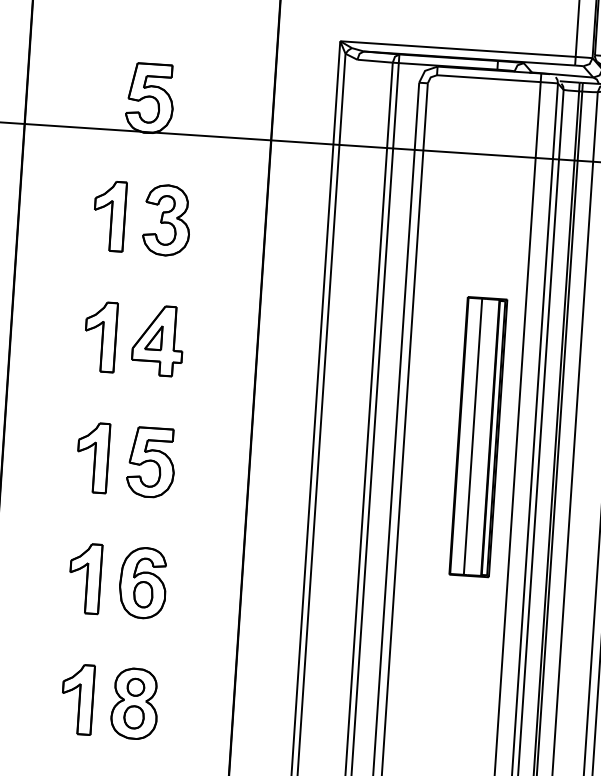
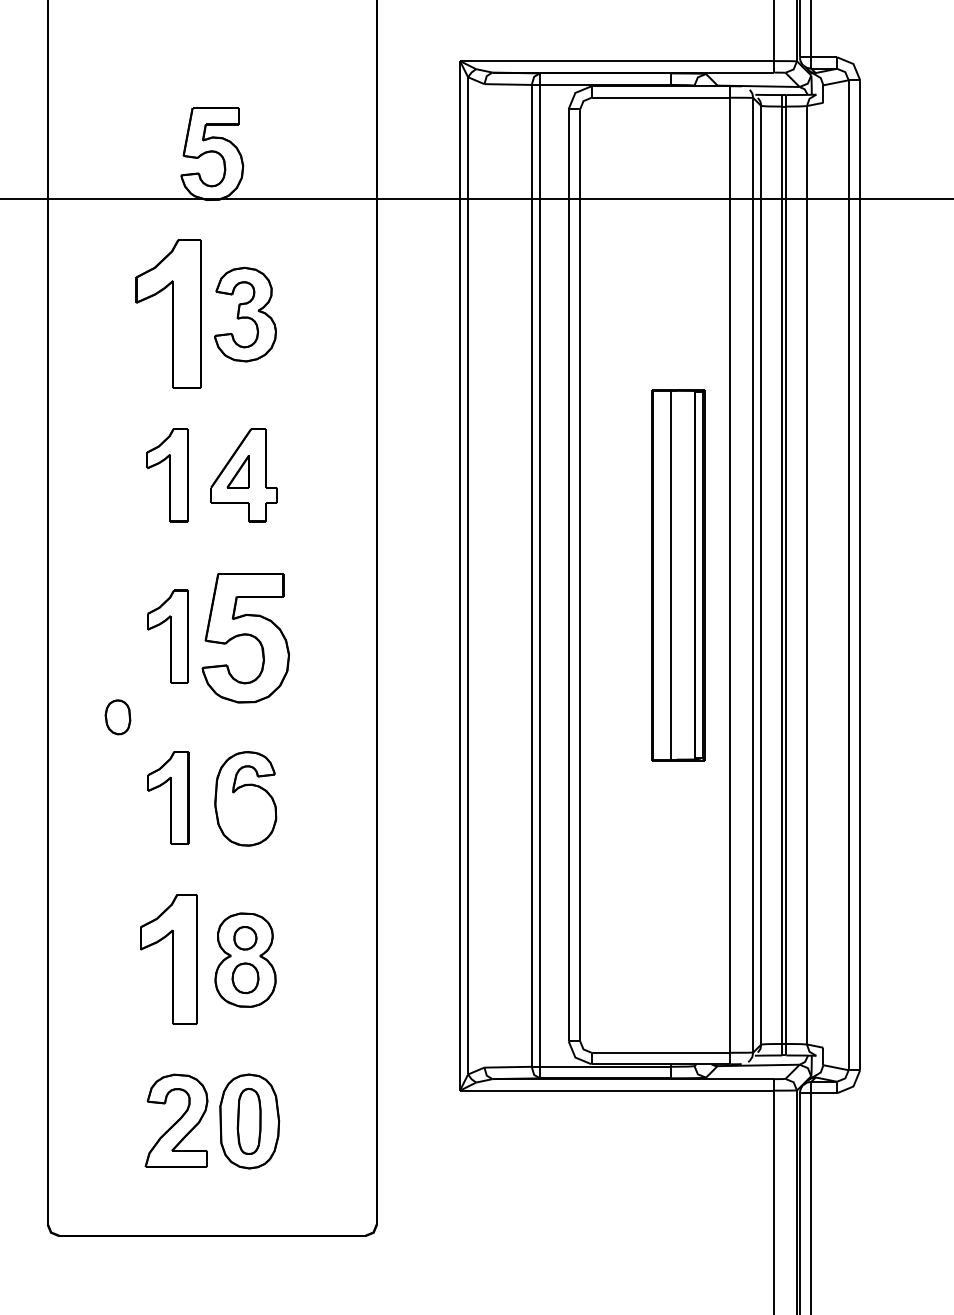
part: (109, 215) -> (168, 313), size x1.6
part: (150, 462) -> (245, 637), size x1.4
part: (142, 594) -> (117, 717), moved
part: (77, 699) -> (168, 959), size x1.4

